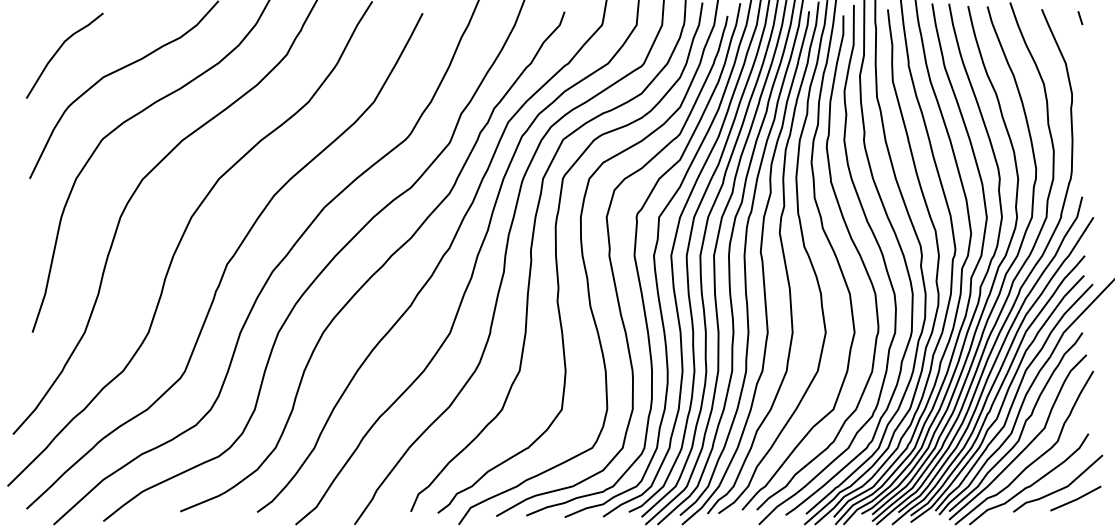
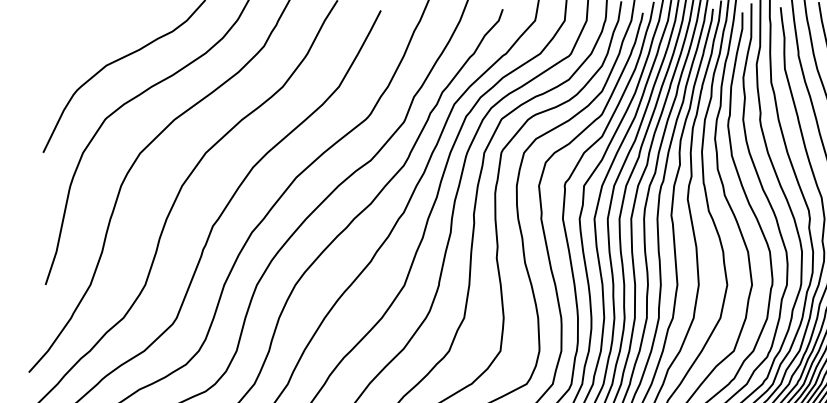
curve: (59, 50) -> (68, 42), removed

